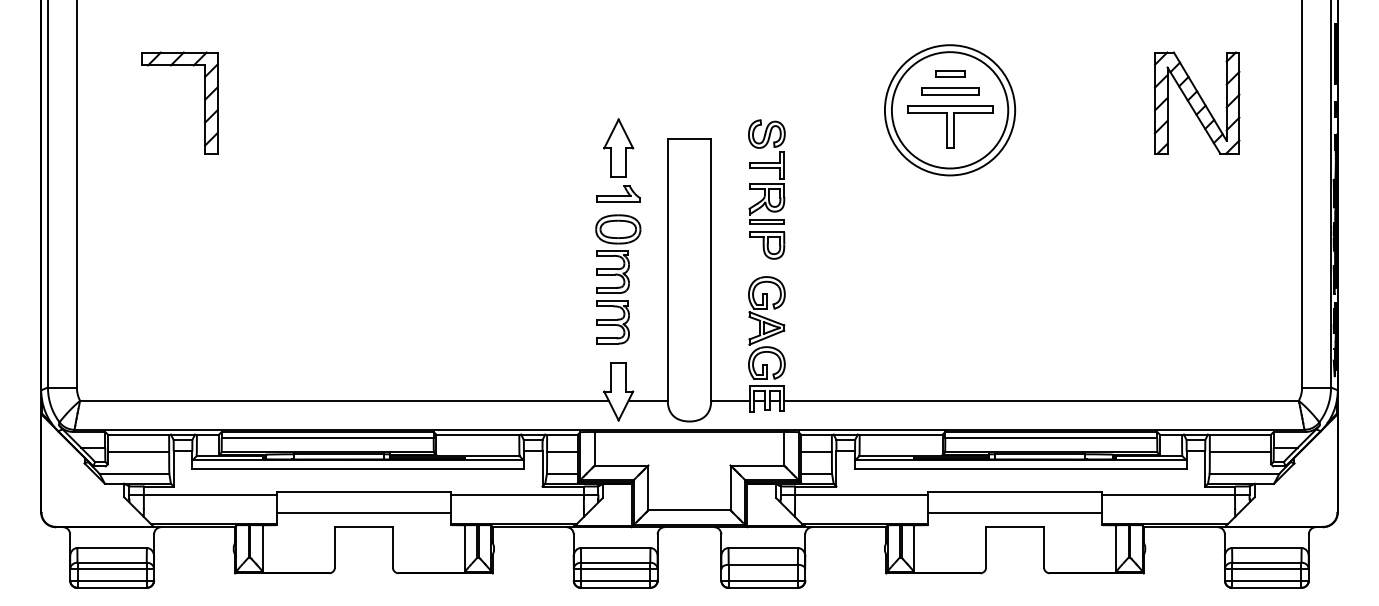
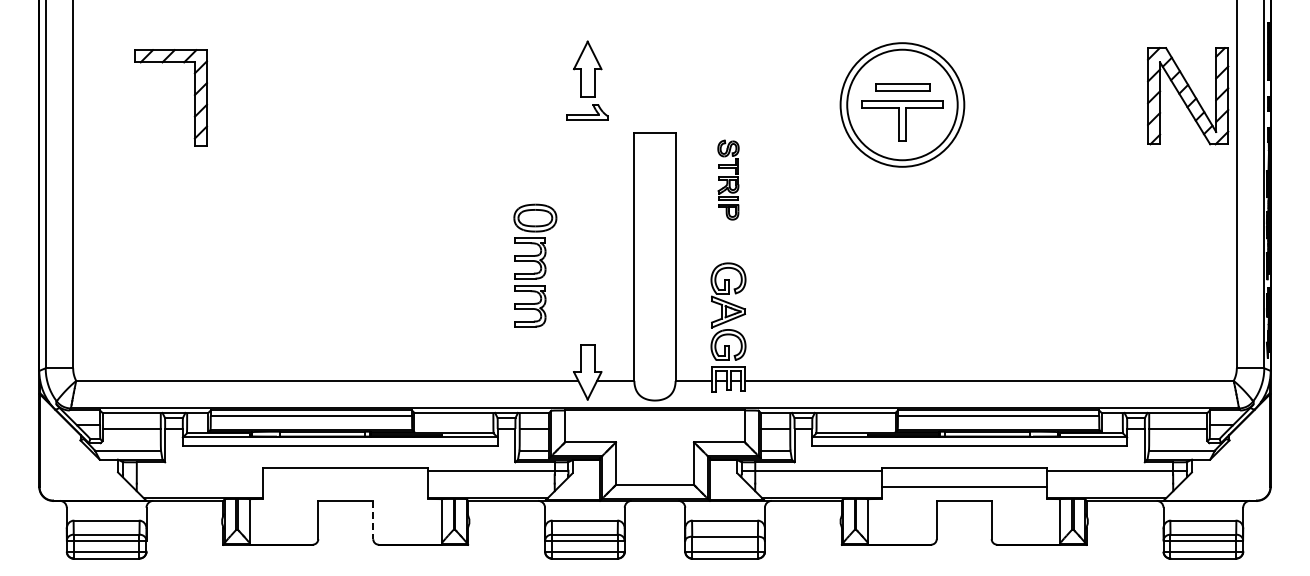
part: (950, 73) -> (902, 70), removed
part: (1197, 103) -> (1188, 96), moved
part: (618, 160) -> (587, 80), moved
part: (766, 188) -> (728, 179), size x0.6
part: (618, 279) -> (535, 265), moved
line: (203, 495) -> (193, 470), removed
line: (363, 513) -> (345, 487), removed
line: (393, 547) -> (373, 520), solid -> dashed

